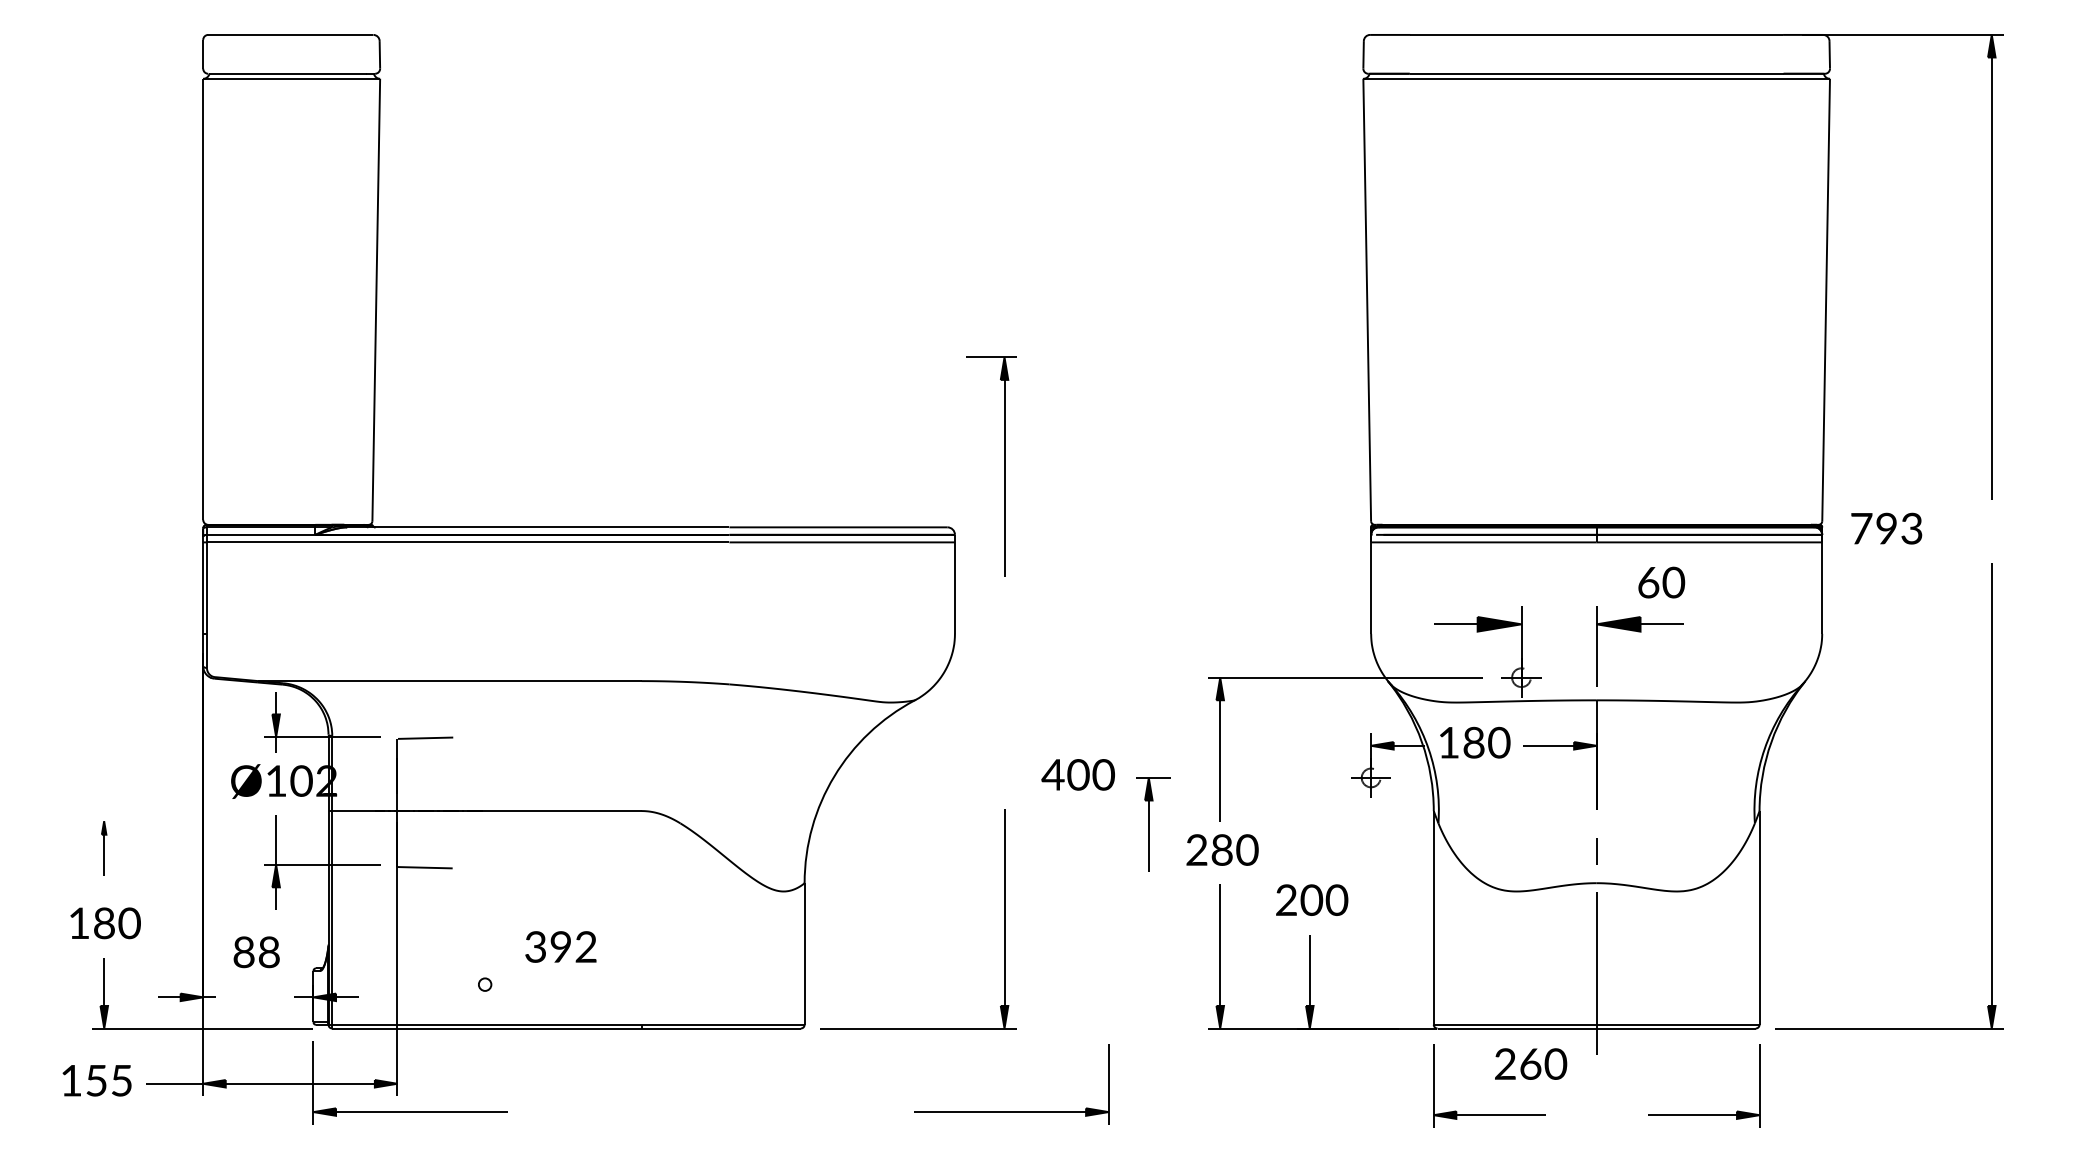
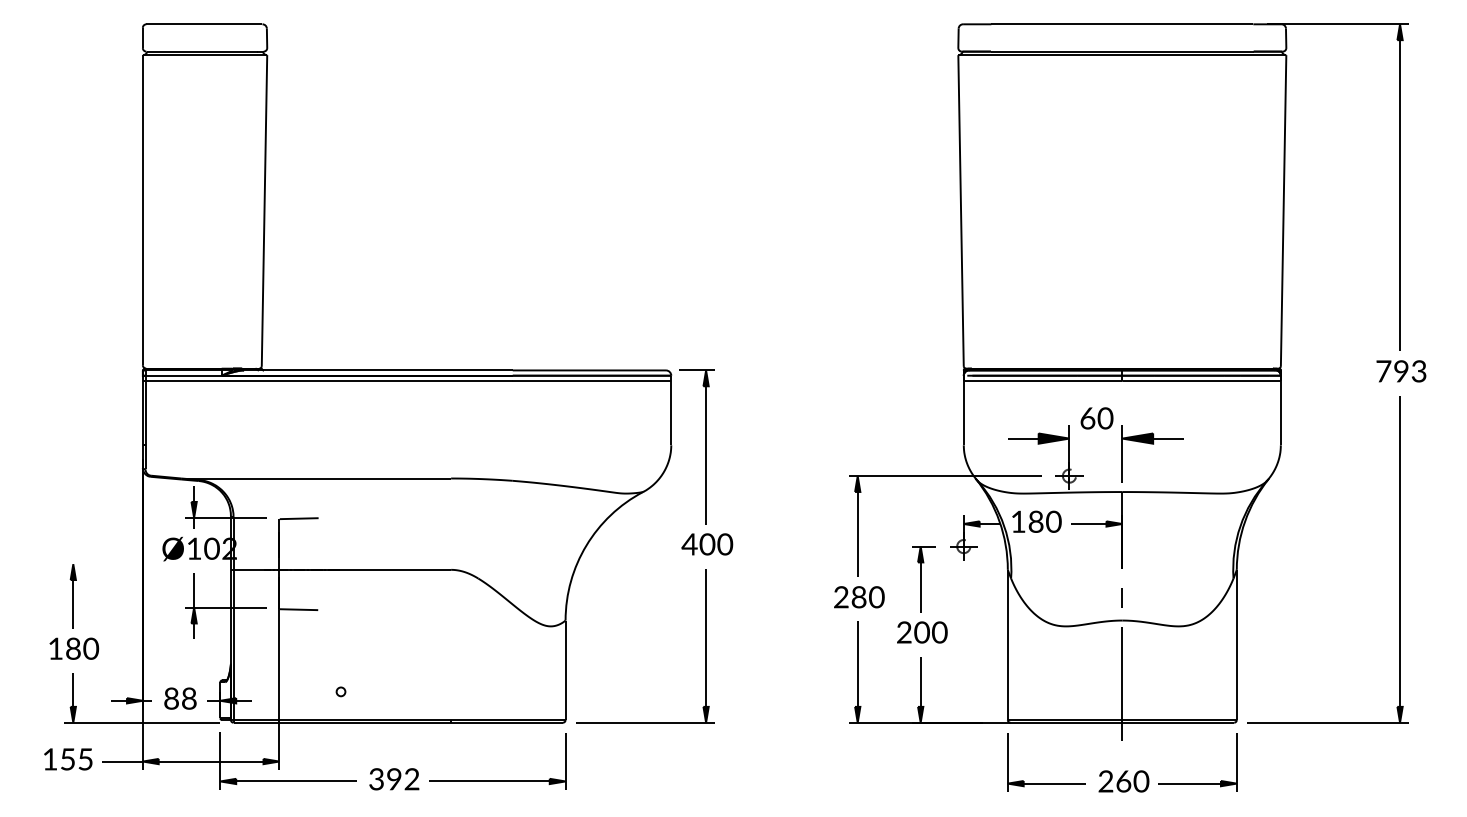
part: (1004, 466) -> (706, 447), moved
text: (1886, 528) -> (1401, 371), moved
text: (1661, 582) -> (1096, 418), moved
text: (1077, 774) -> (706, 544), moved
part: (1153, 824) -> (923, 579), moved
part: (103, 848) -> (72, 596), size x1.67
text: (560, 946) -> (393, 778), moved
text: (256, 952) -> (180, 698), moved
text: (1531, 1063) -> (1124, 781), moved
part: (1011, 1111) -> (497, 781), moved

